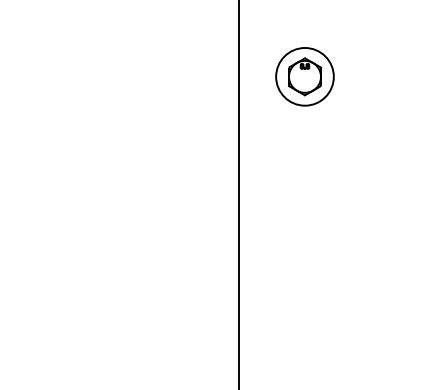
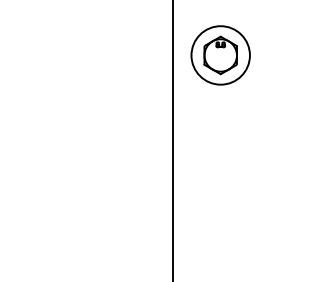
part: (304, 76) -> (220, 55), size x1.4

